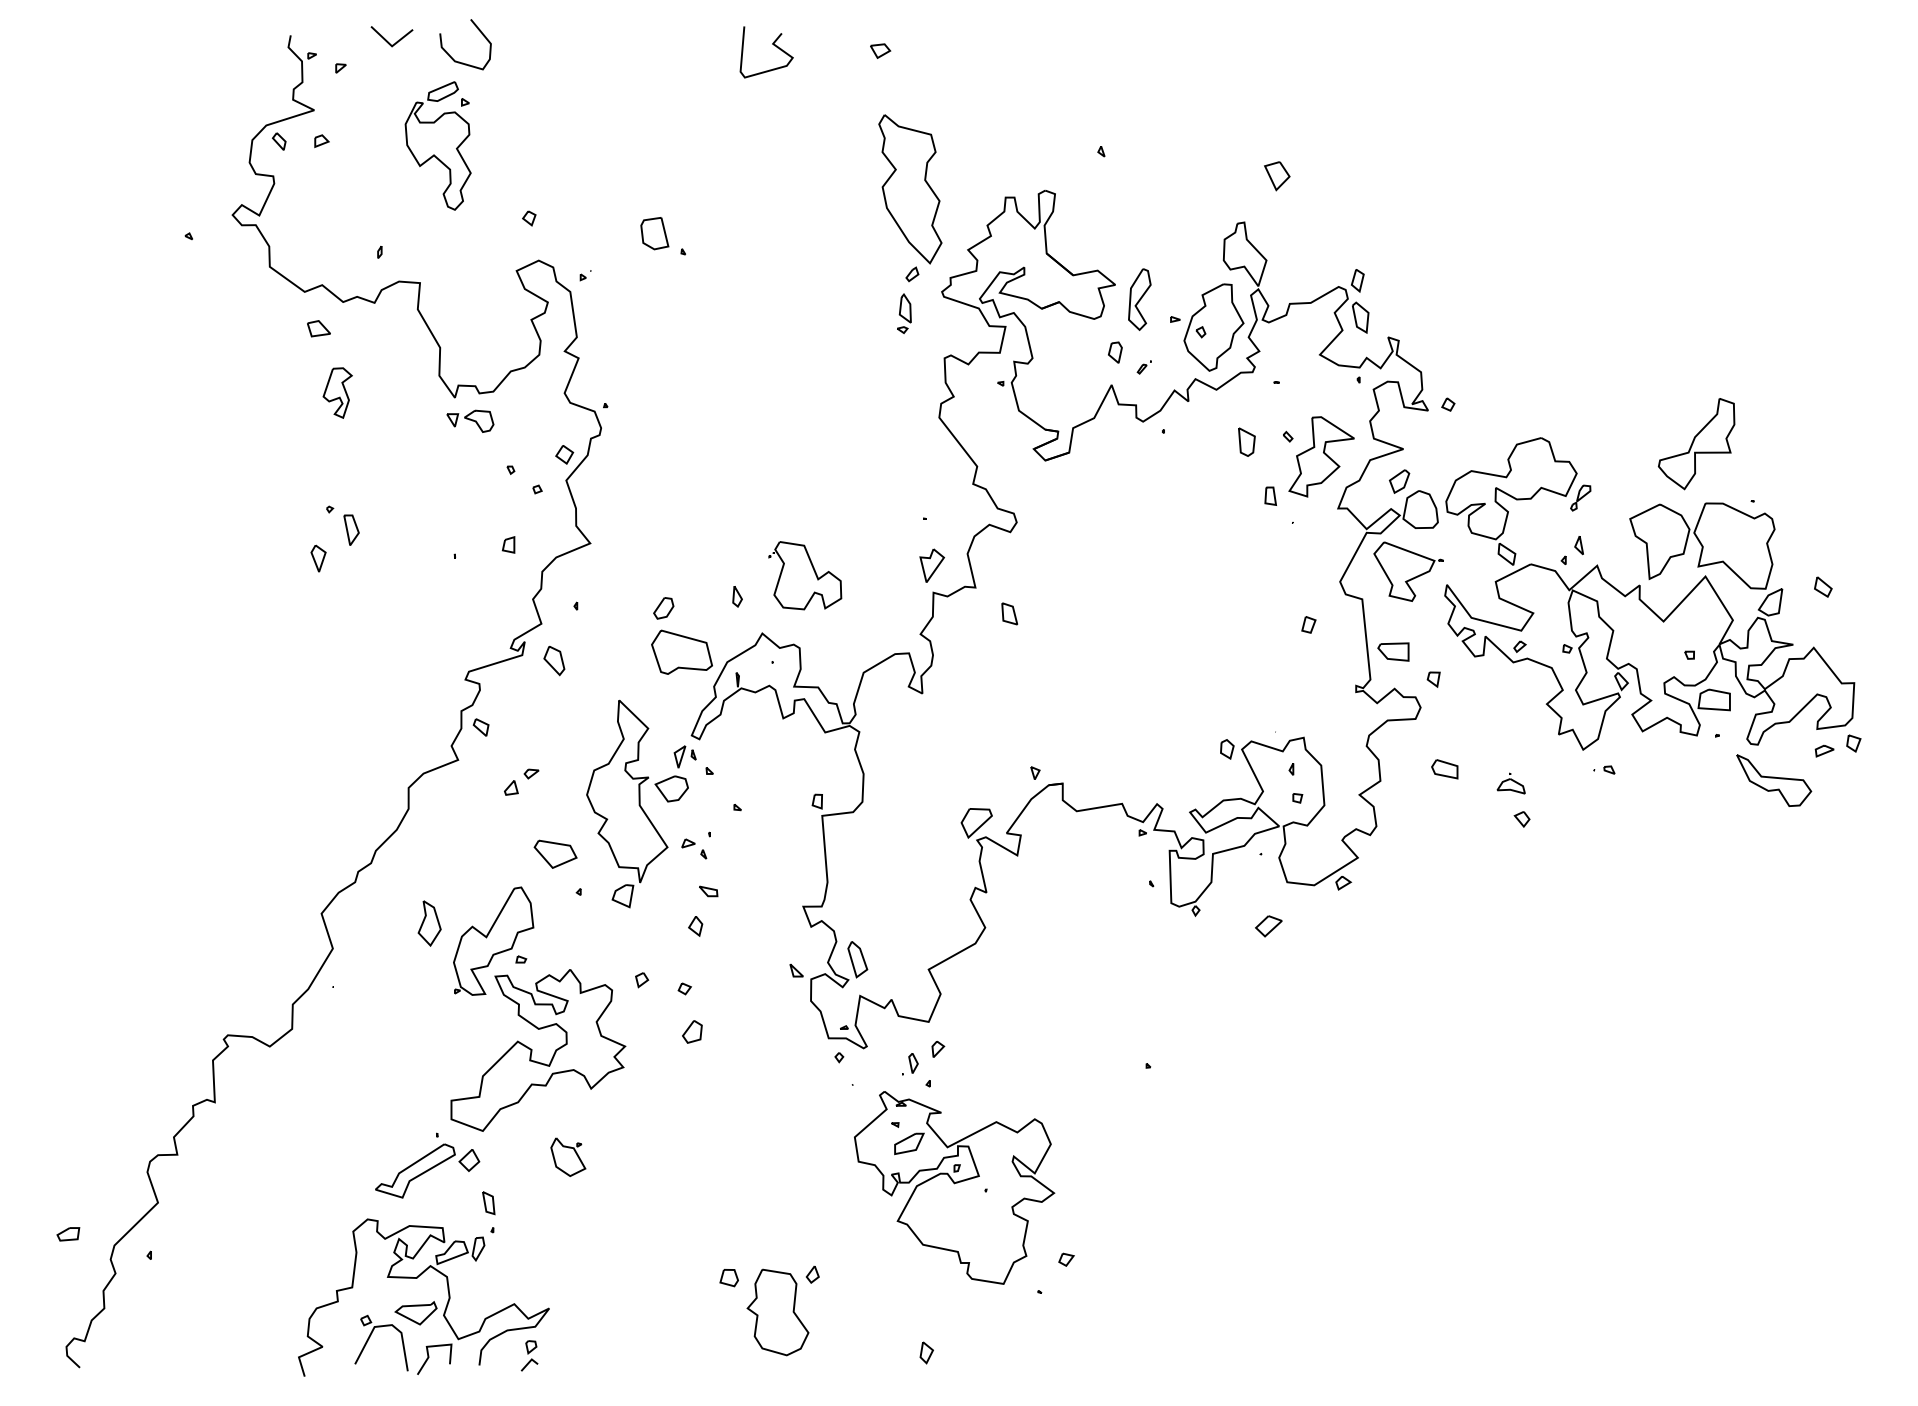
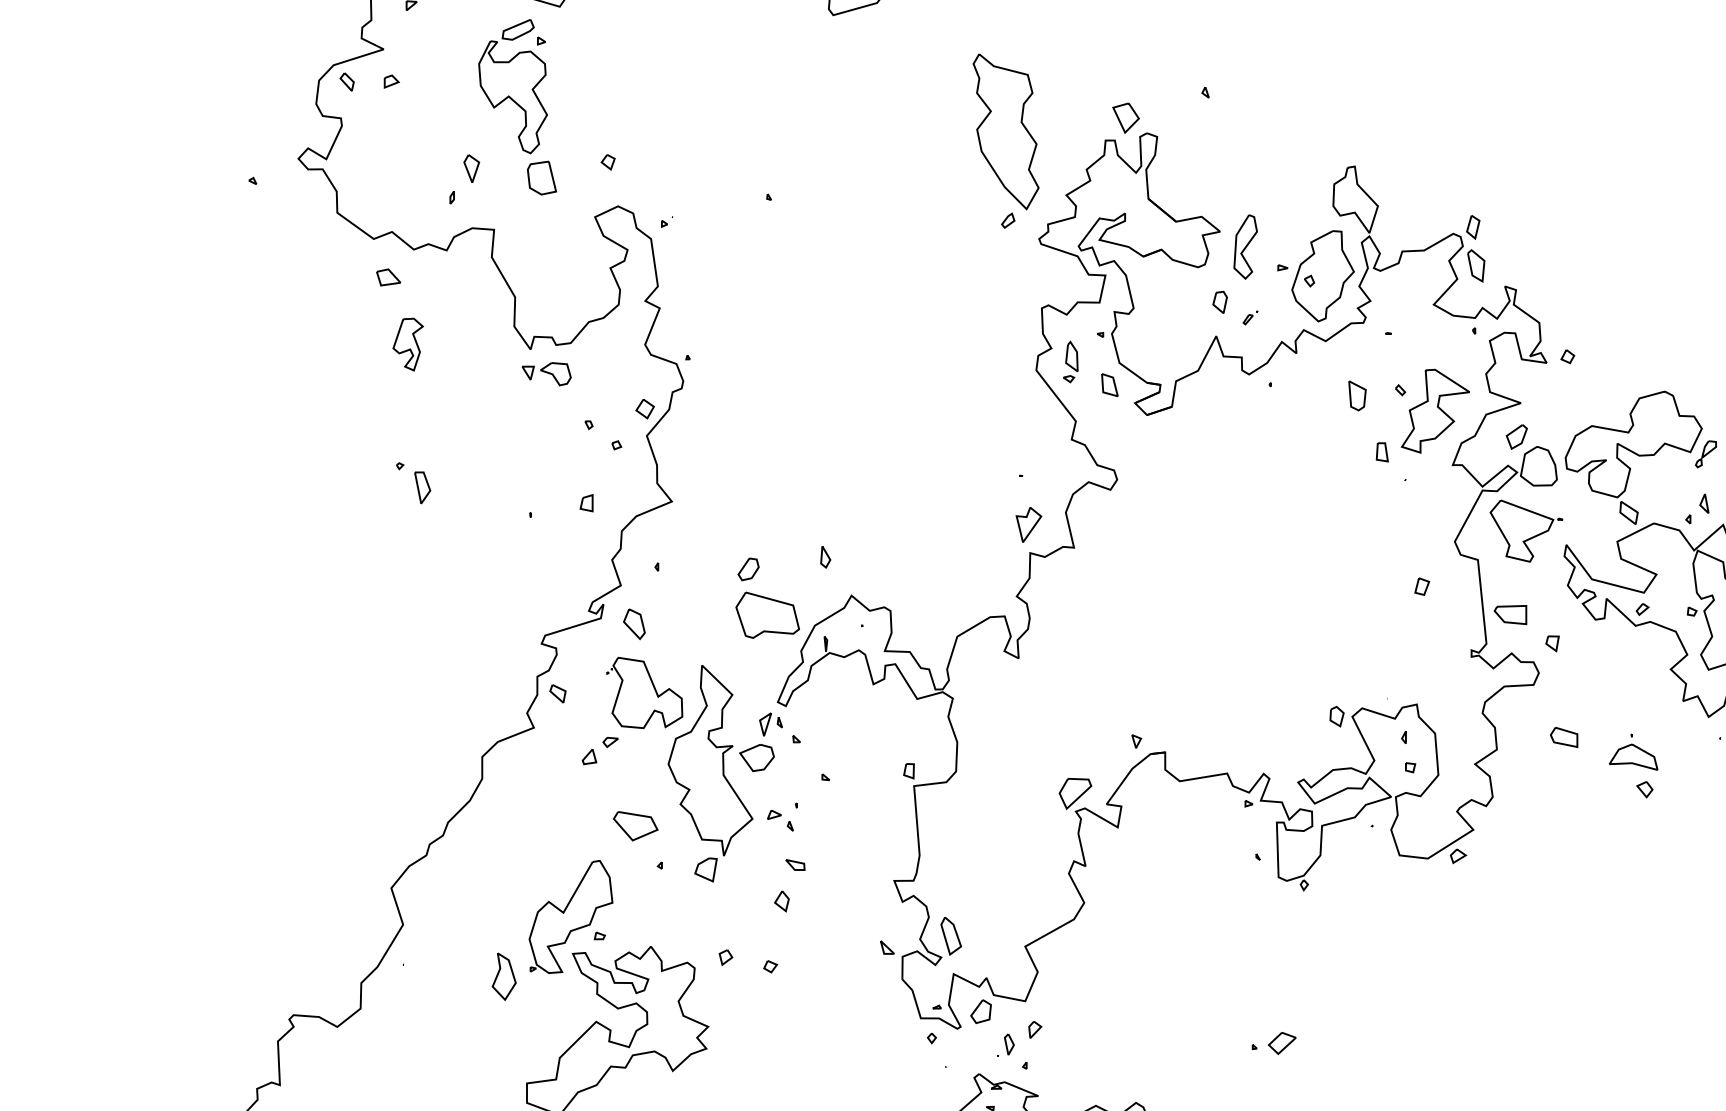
part: (1277, 176) -> (1126, 118), moved
part: (654, 233) -> (541, 178), moved
part: (904, 313) -> (1070, 361), moved
part: (318, 558) -> (471, 168), moved
part: (805, 575) -> (644, 692), moved
part: (1009, 613) -> (1109, 384), moved
part: (1510, 783) -> (1632, 752), size x1.67
part: (429, 923) -> (504, 976), moved
part: (1268, 926) -> (1281, 1043), moved
part: (692, 1031) -> (981, 1011), moved

